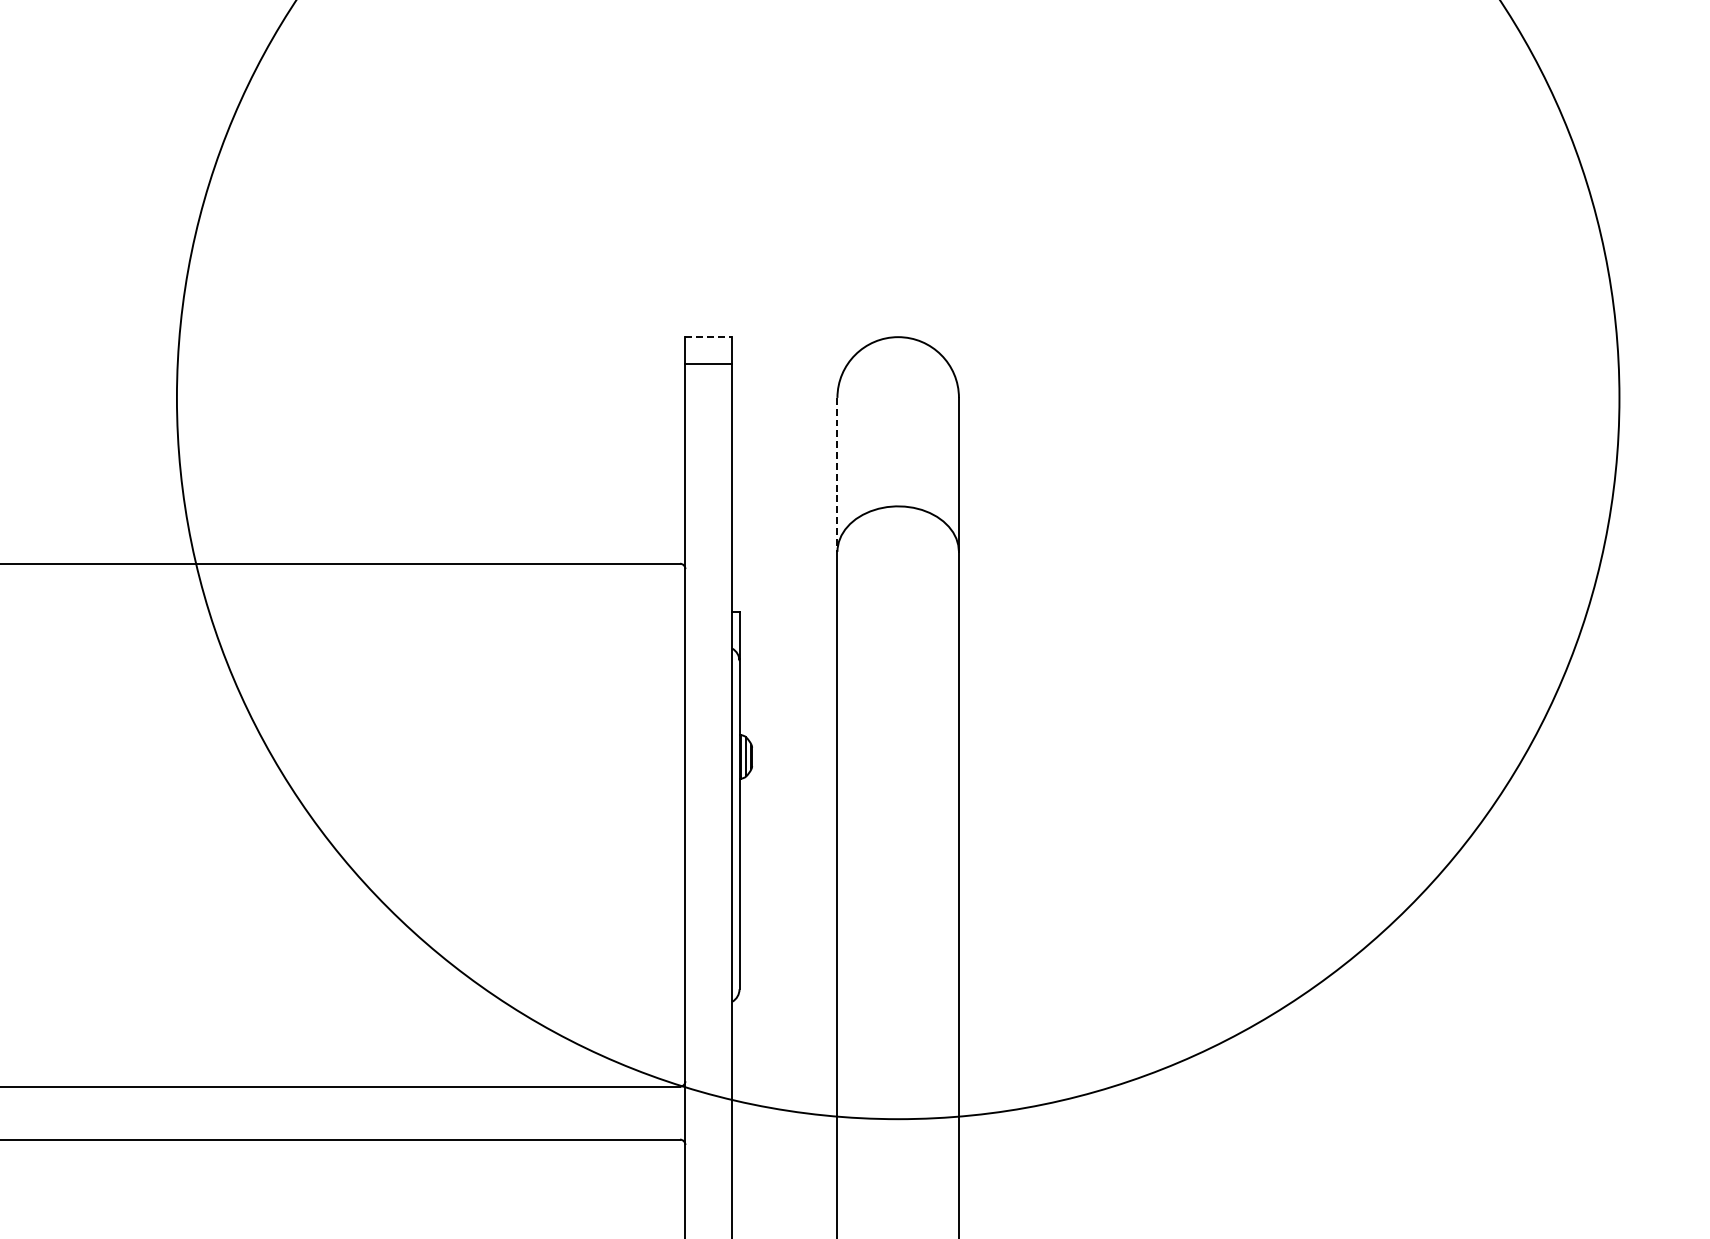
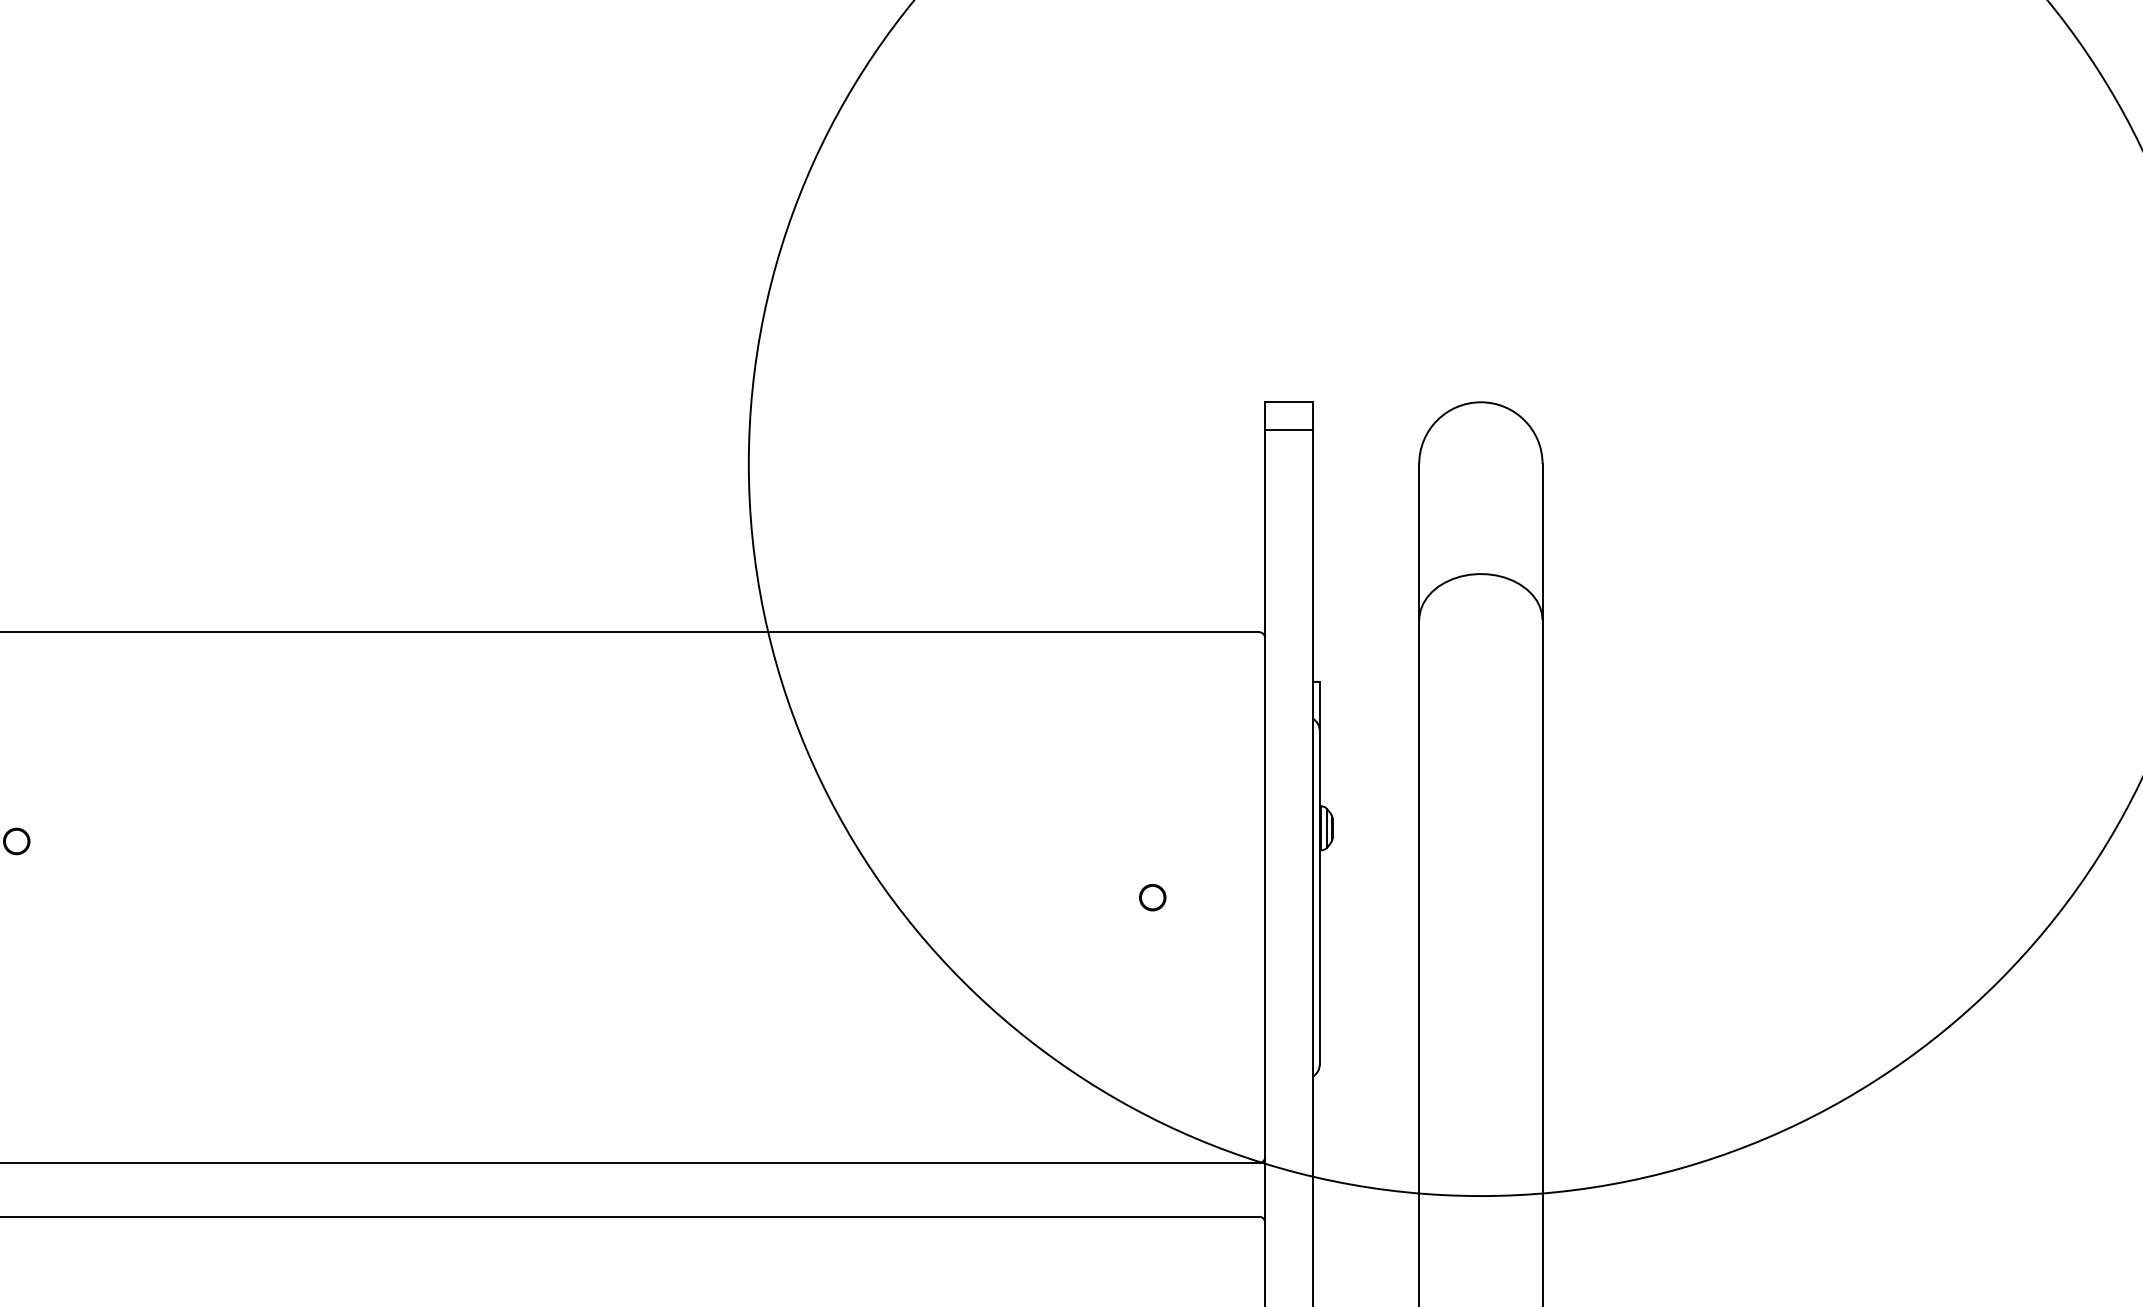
line: (708, 337) -> (1288, 402), dashed -> solid
line: (837, 475) -> (1419, 542), dashed -> solid
circle: (574, 825) -> (1152, 897), added

